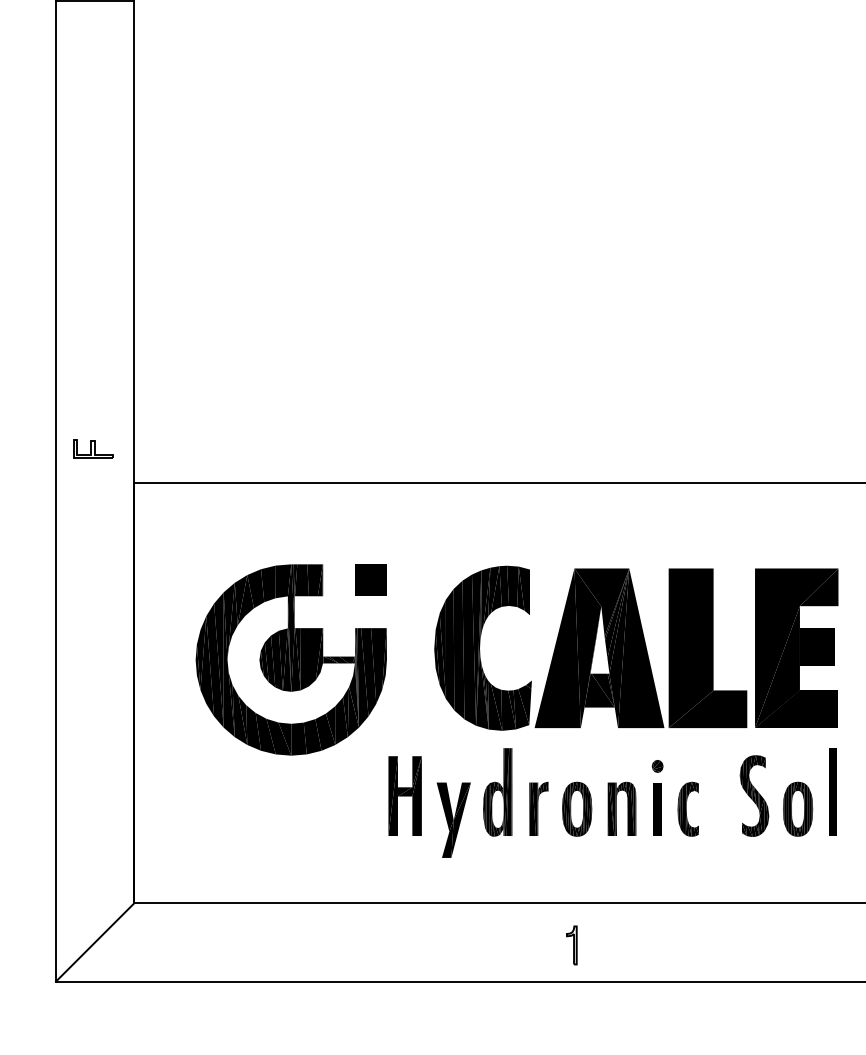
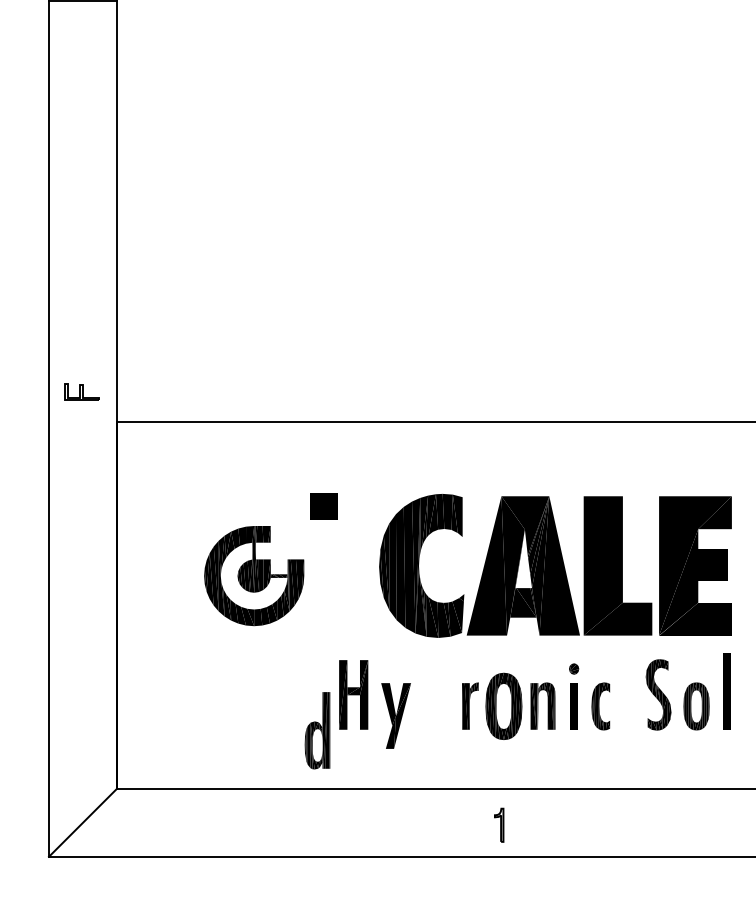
part: (290, 659) -> (253, 575), size x0.6
part: (497, 792) -> (317, 730), moved
part: (576, 809) -> (503, 706), size x1.4

